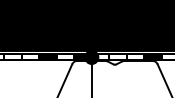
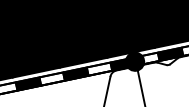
fill: (12, 57) -> (27, 84), added
fill: (117, 57) -> (169, 54), added

